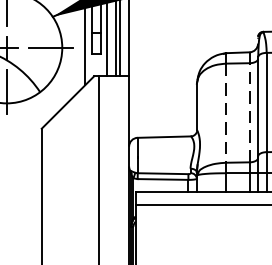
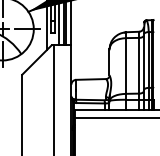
line: (227, 112) -> (126, 65), dashed -> solid
line: (250, 112) -> (139, 65), dashed -> solid

